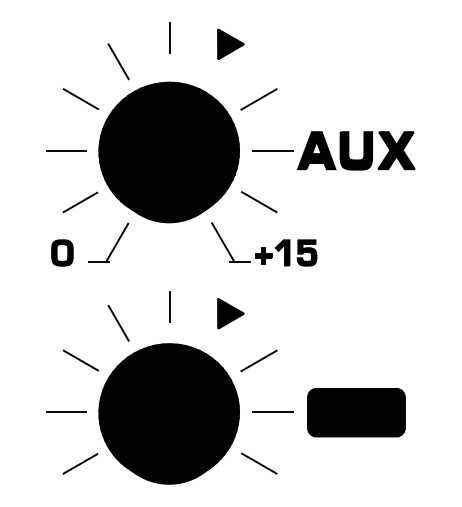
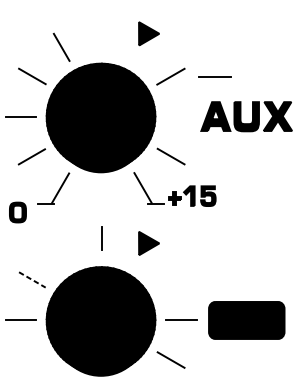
line: (169, 37) -> (101, 28), removed
line: (272, 150) -> (214, 76), moved
part: (62, 252) -> (18, 212), moved
line: (118, 322) -> (61, 250), removed
line: (80, 360) -> (32, 279), solid -> dashed
line: (258, 360) -> (170, 279), removed
line: (80, 463) -> (32, 360), removed

